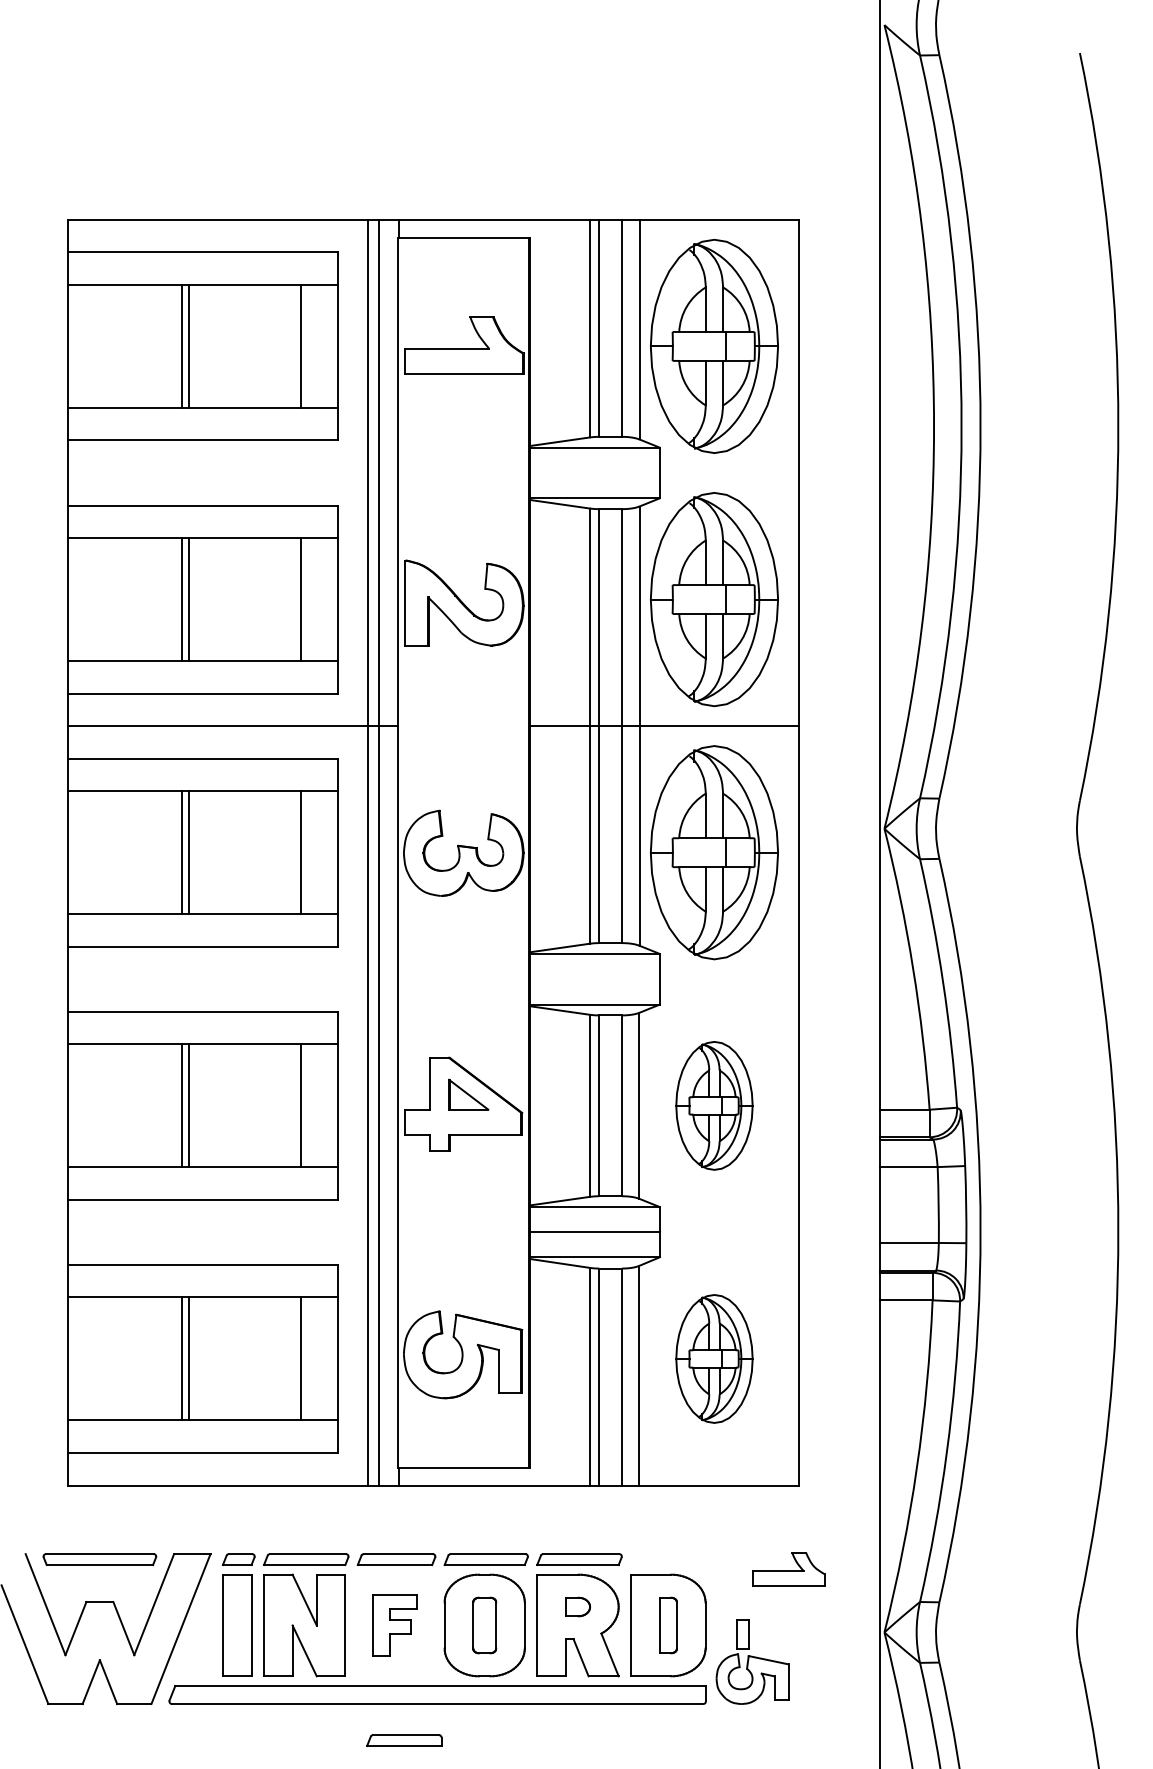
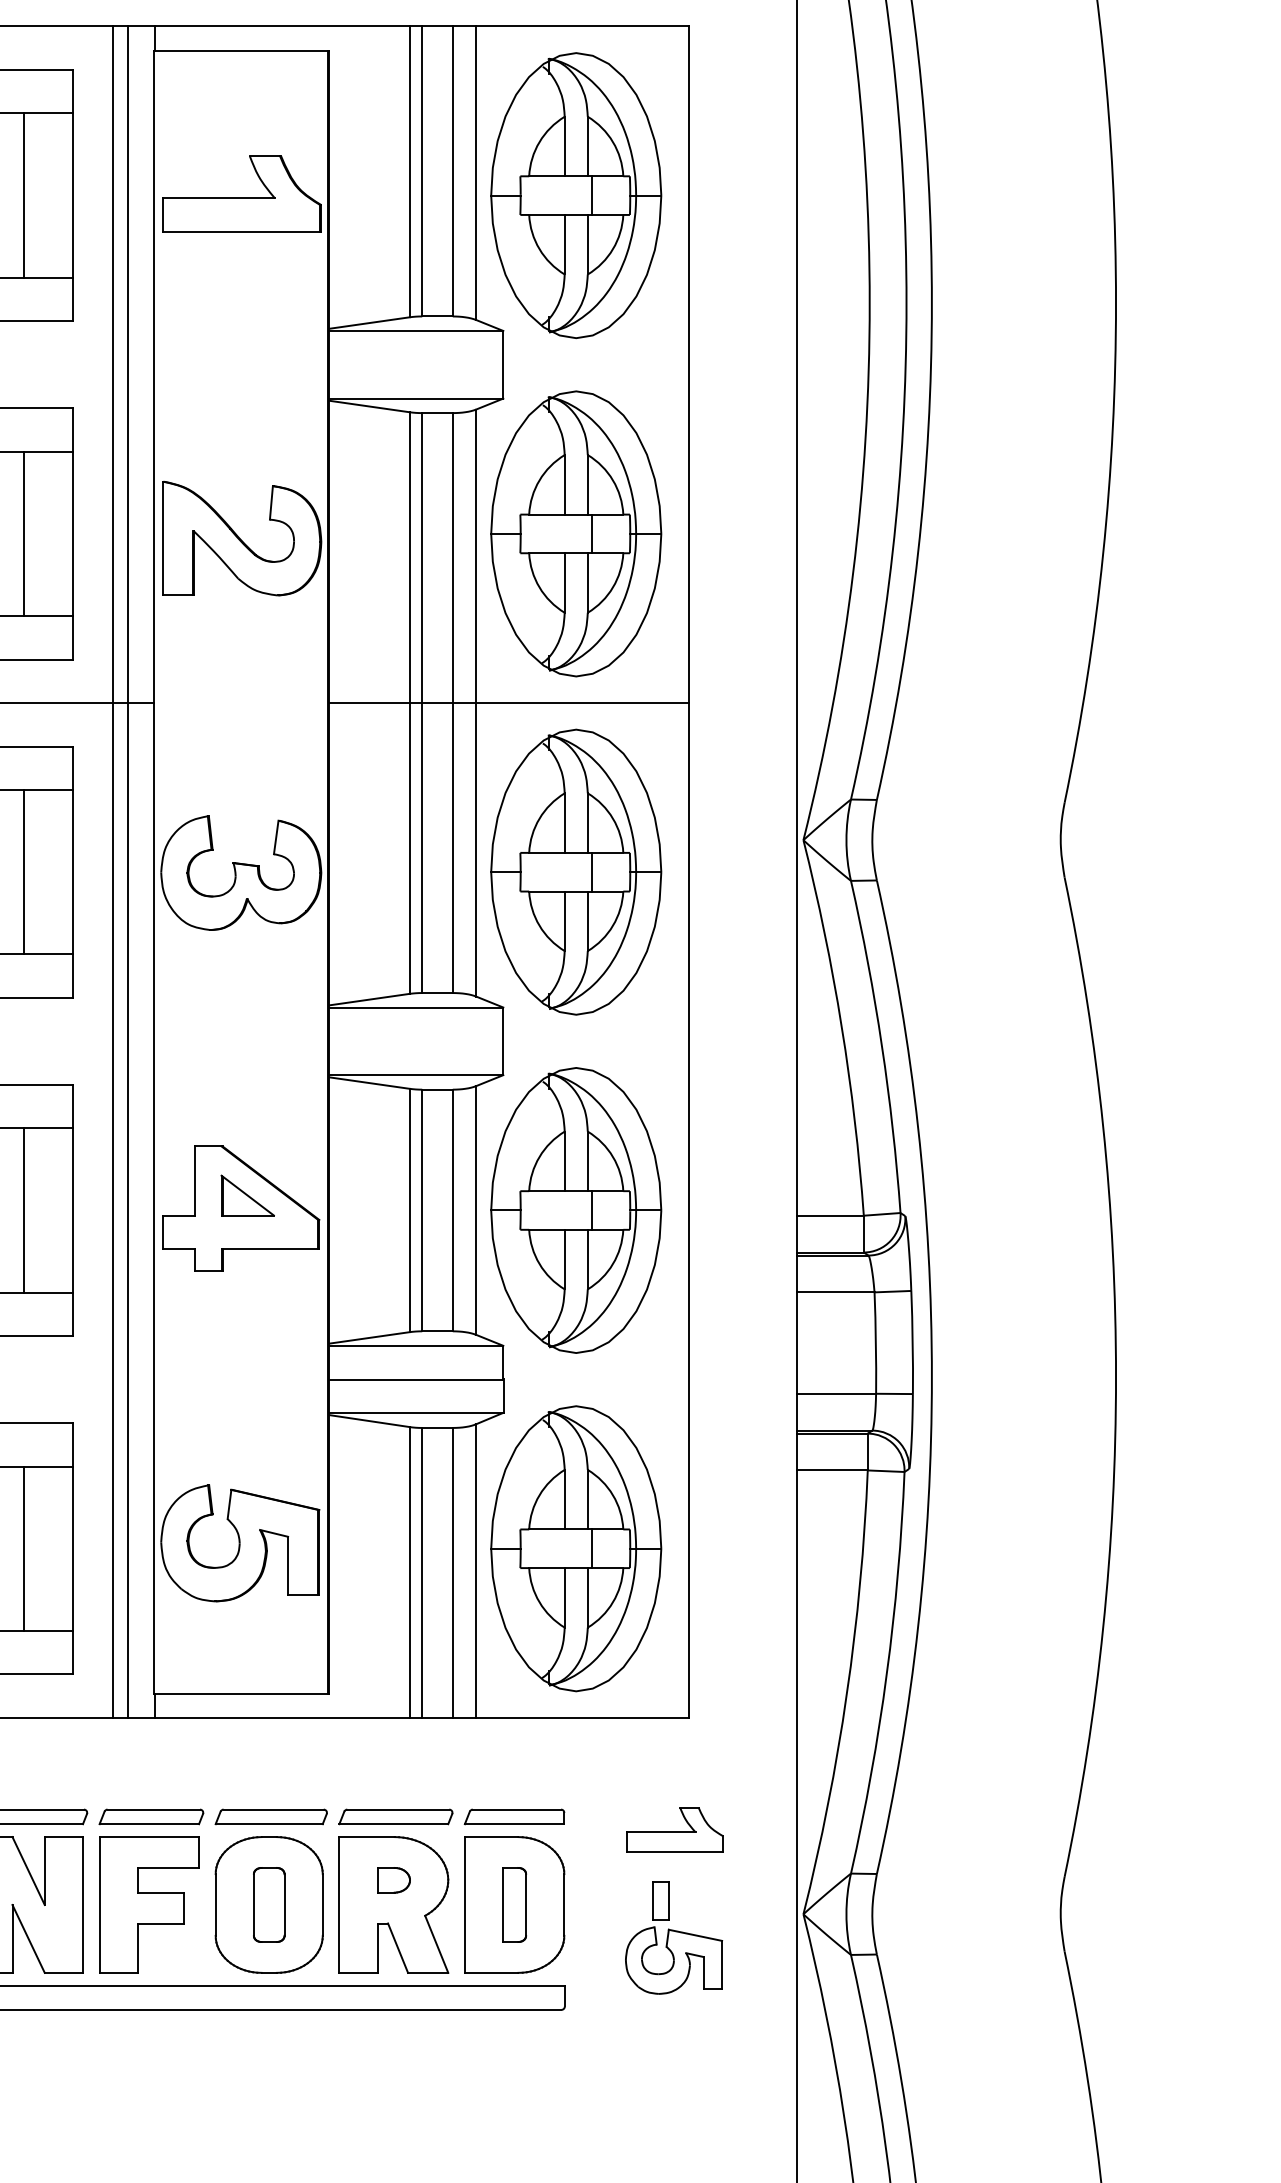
part: (714, 1105) -> (576, 1210), size x1.67
part: (714, 1358) -> (576, 1548), size x1.67
part: (394, 1625) -> (148, 1904), size x1.67
part: (752, 1661) -> (673, 1937), moved
part: (404, 1740) -> (514, 1816), moved

